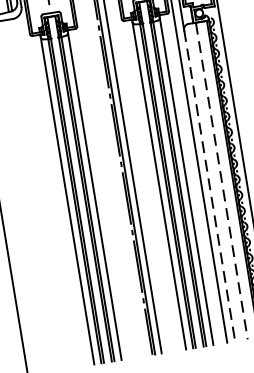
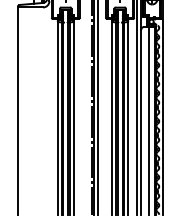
line: (221, 180) -> (148, 120), dashed -> solid
line: (210, 185) -> (141, 122), dashed -> solid

